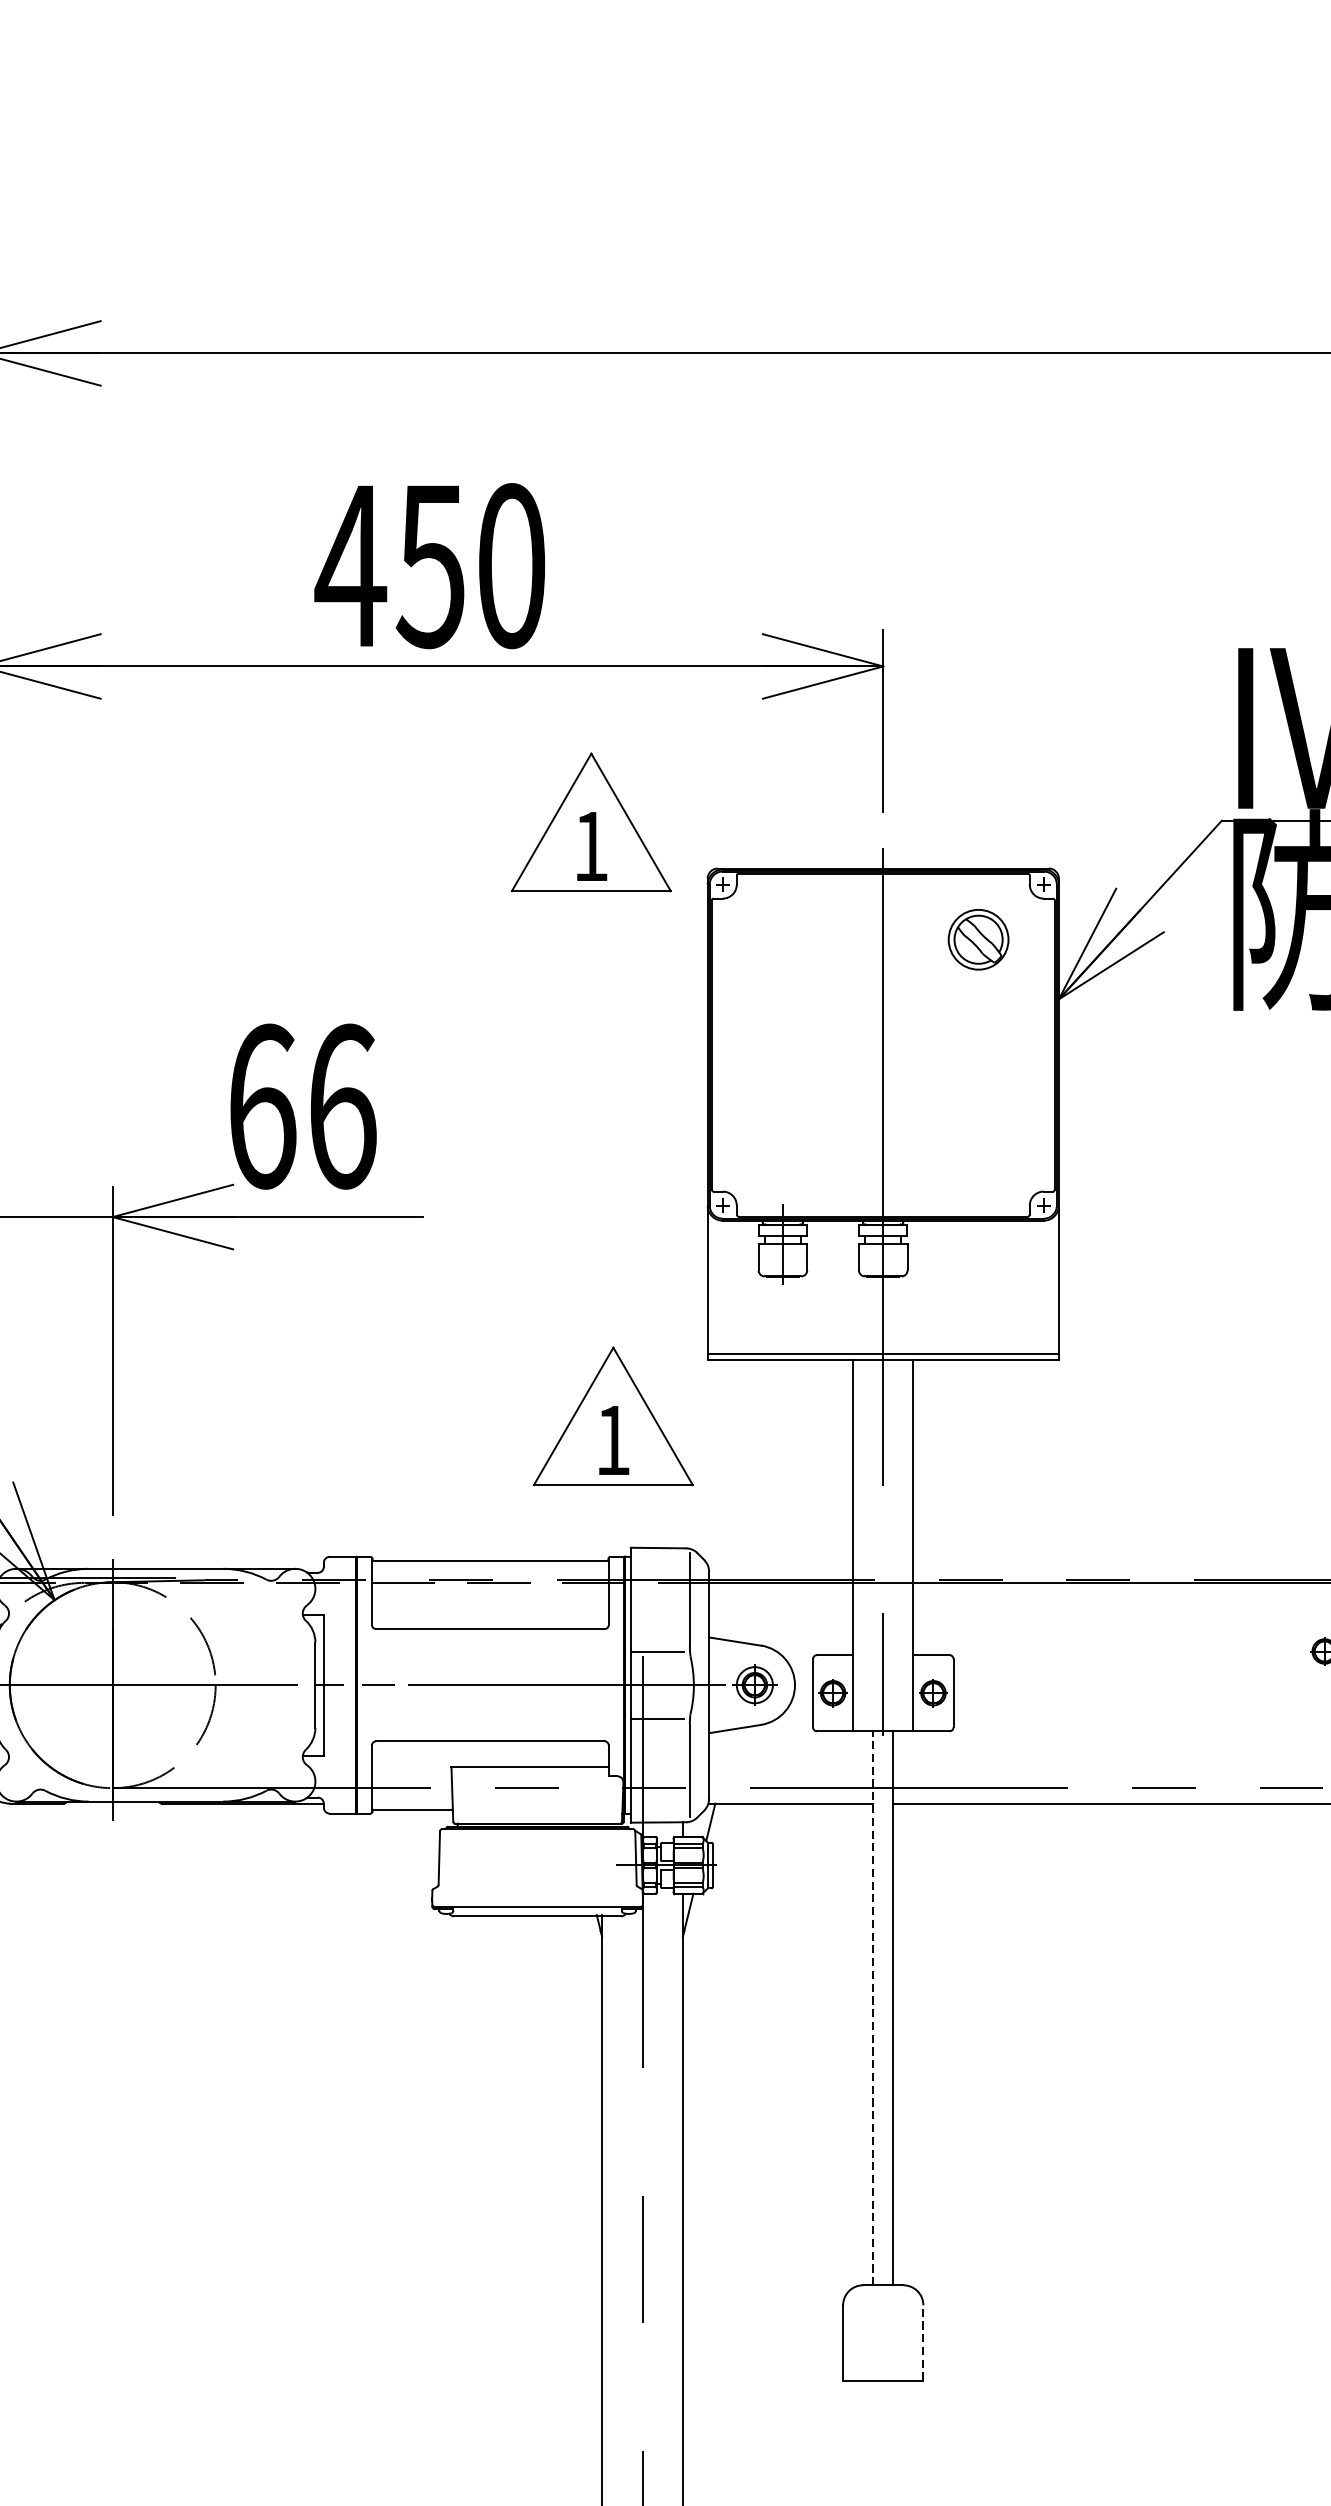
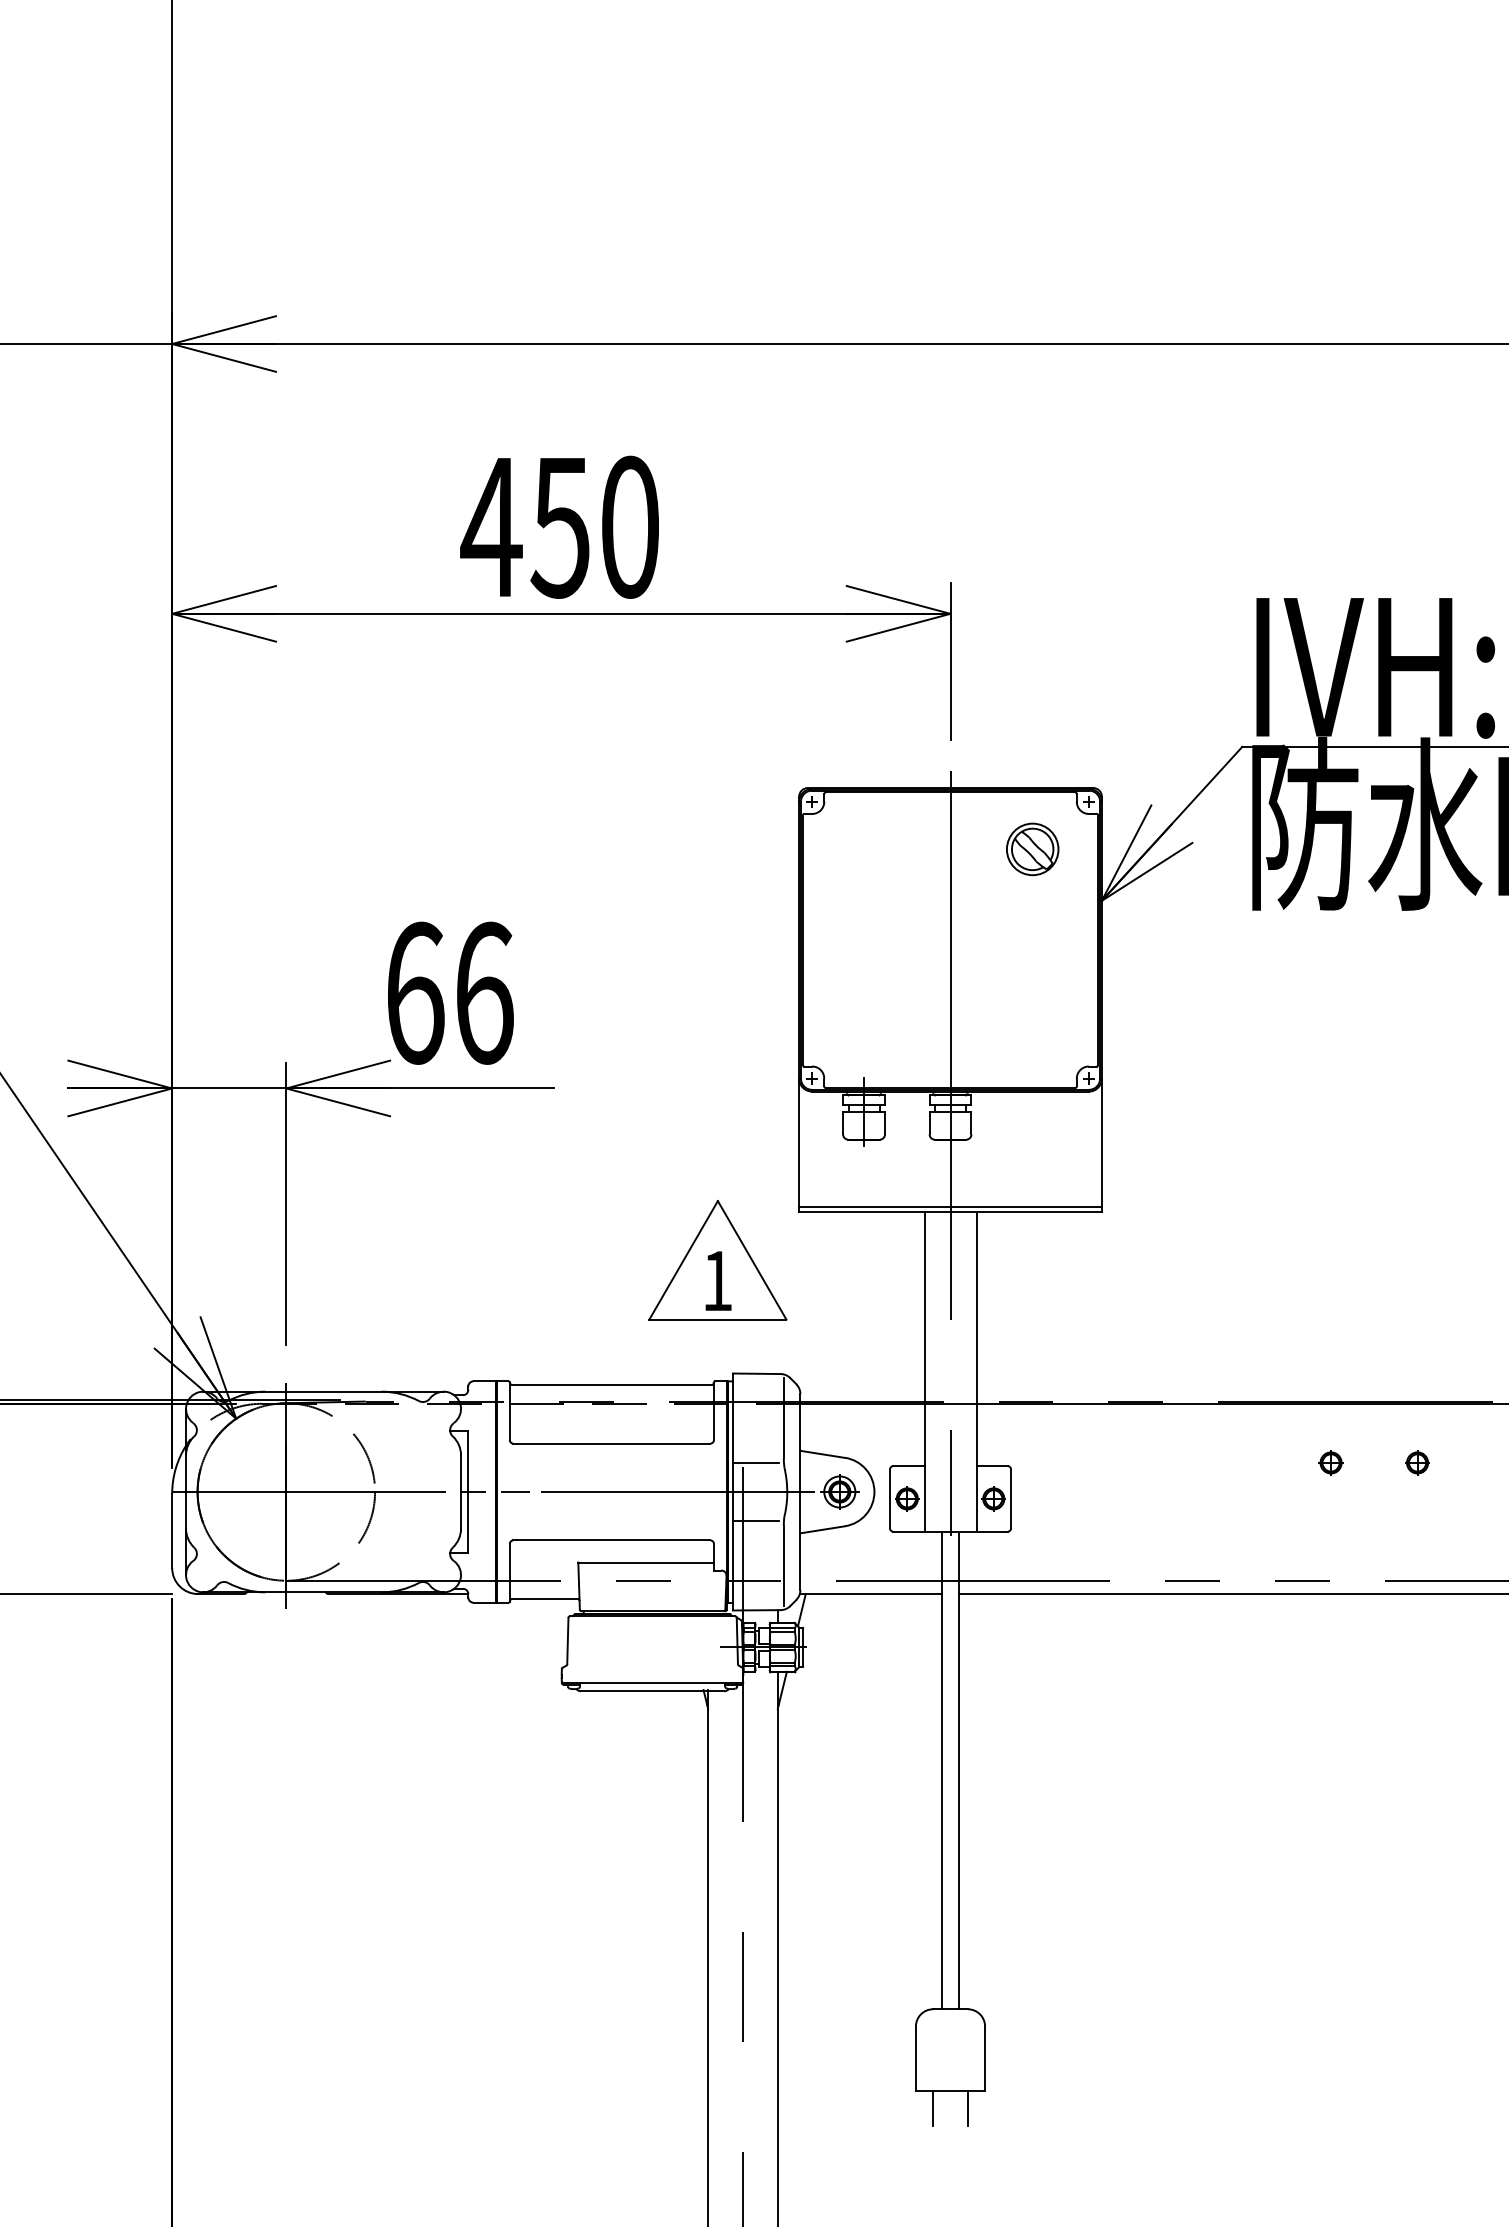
part: (590, 822) -> (698, 748), removed
line: (872, 2008) -> (941, 1770), dashed -> solid
line: (923, 2342) -> (985, 2058), dashed -> solid
line: (863, 2400) -> (933, 2108), added
line: (902, 2400) -> (967, 2108), added

